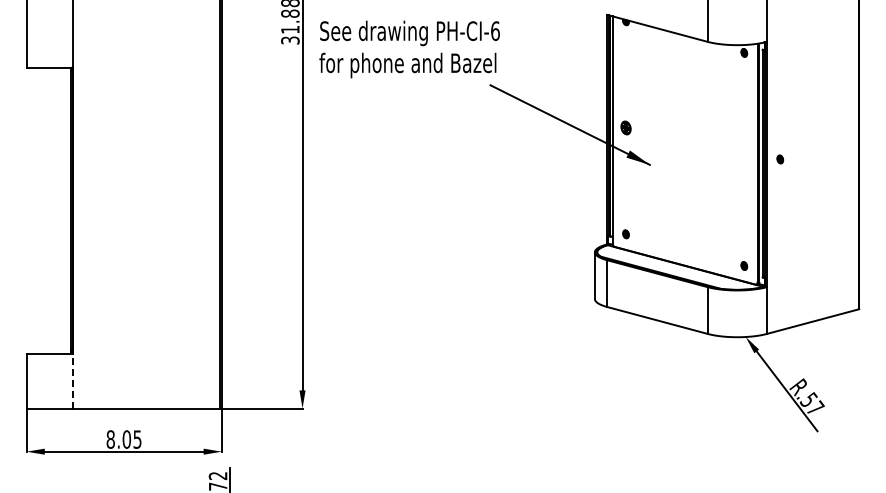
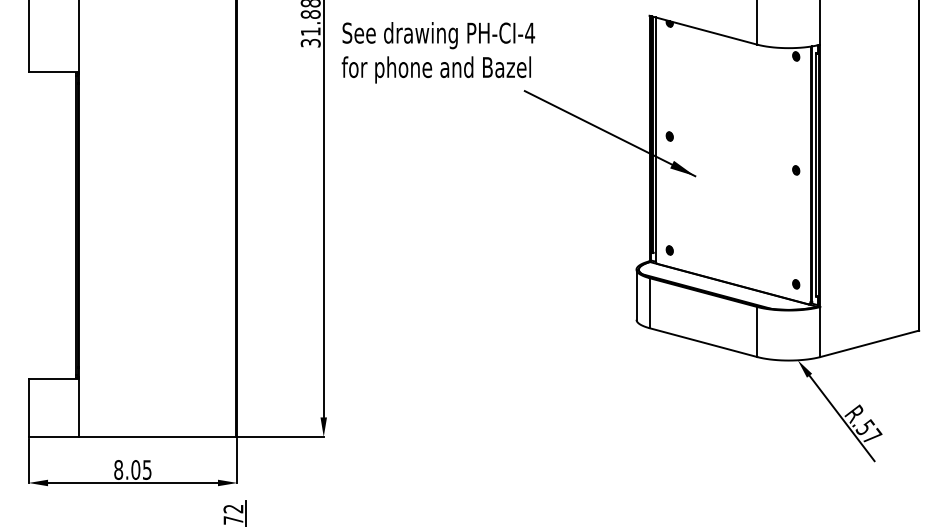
text: (495, 31) -> (530, 33), PH-CI-6 -> PH-CI-4
part: (625, 127) -> (669, 136), size x0.62
part: (780, 159) -> (796, 170), moved
line: (73, 380) -> (78, 406), dashed -> solid

